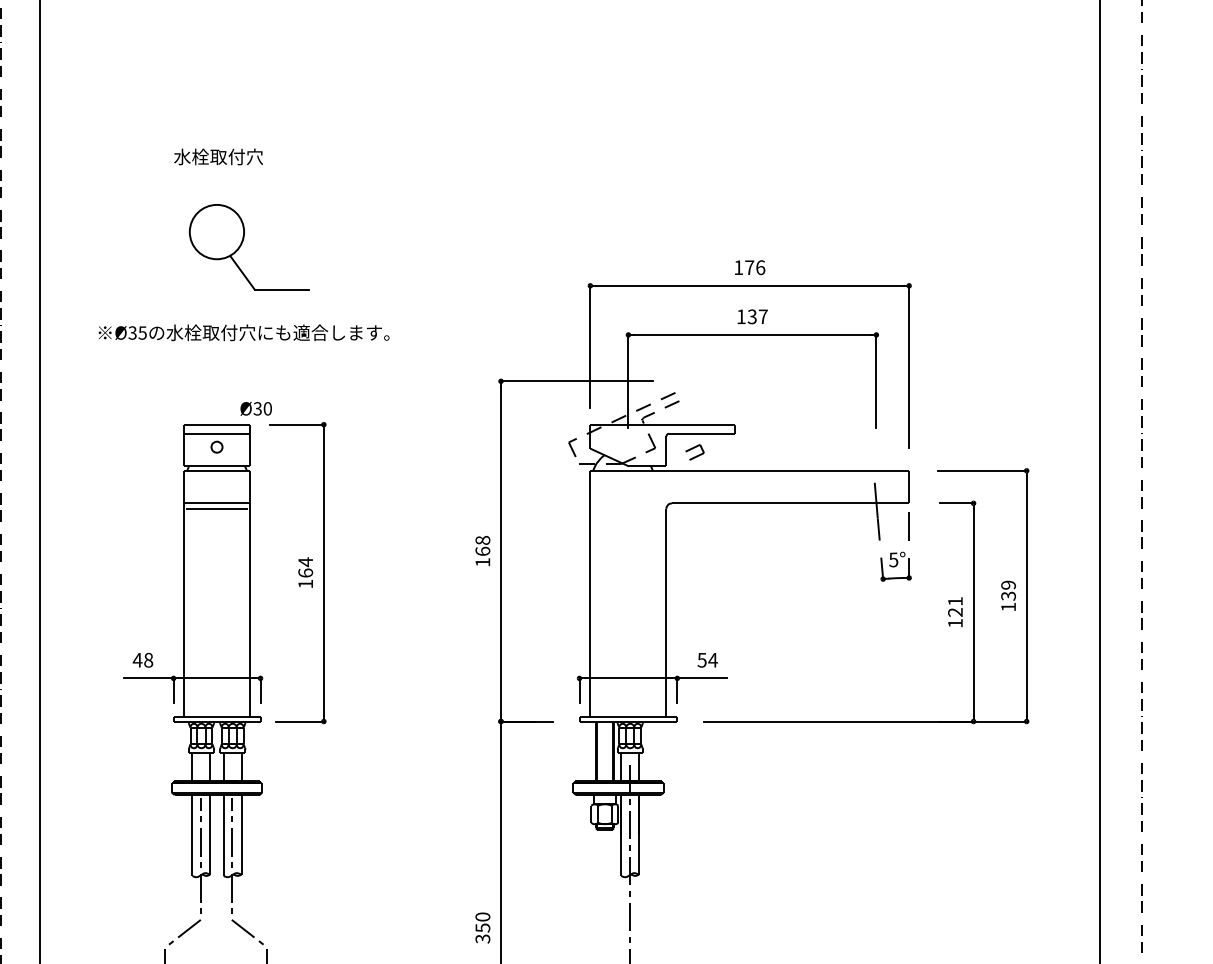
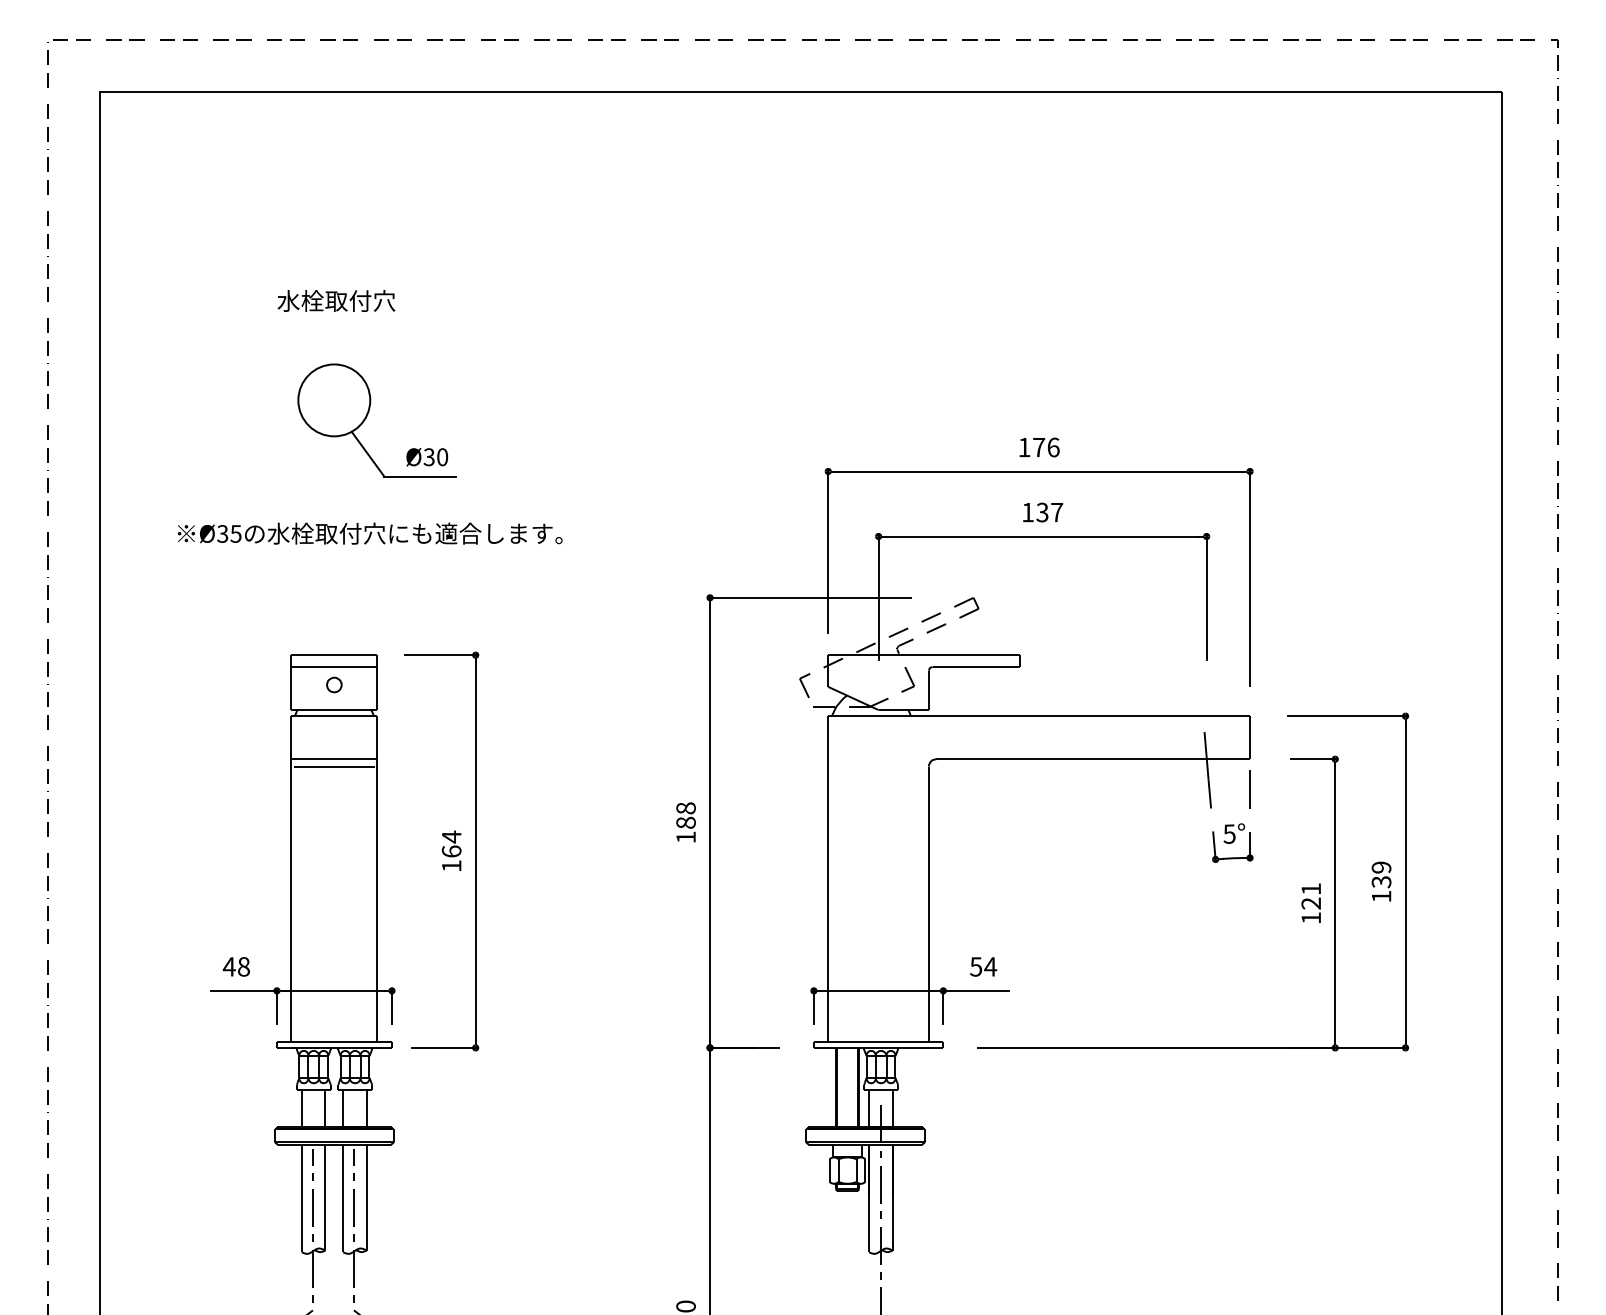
text: (256, 409) -> (427, 457), moved
part: (694, 452) -> (966, 607), moved
text: (482, 551) -> (685, 822), 168 -> 188

